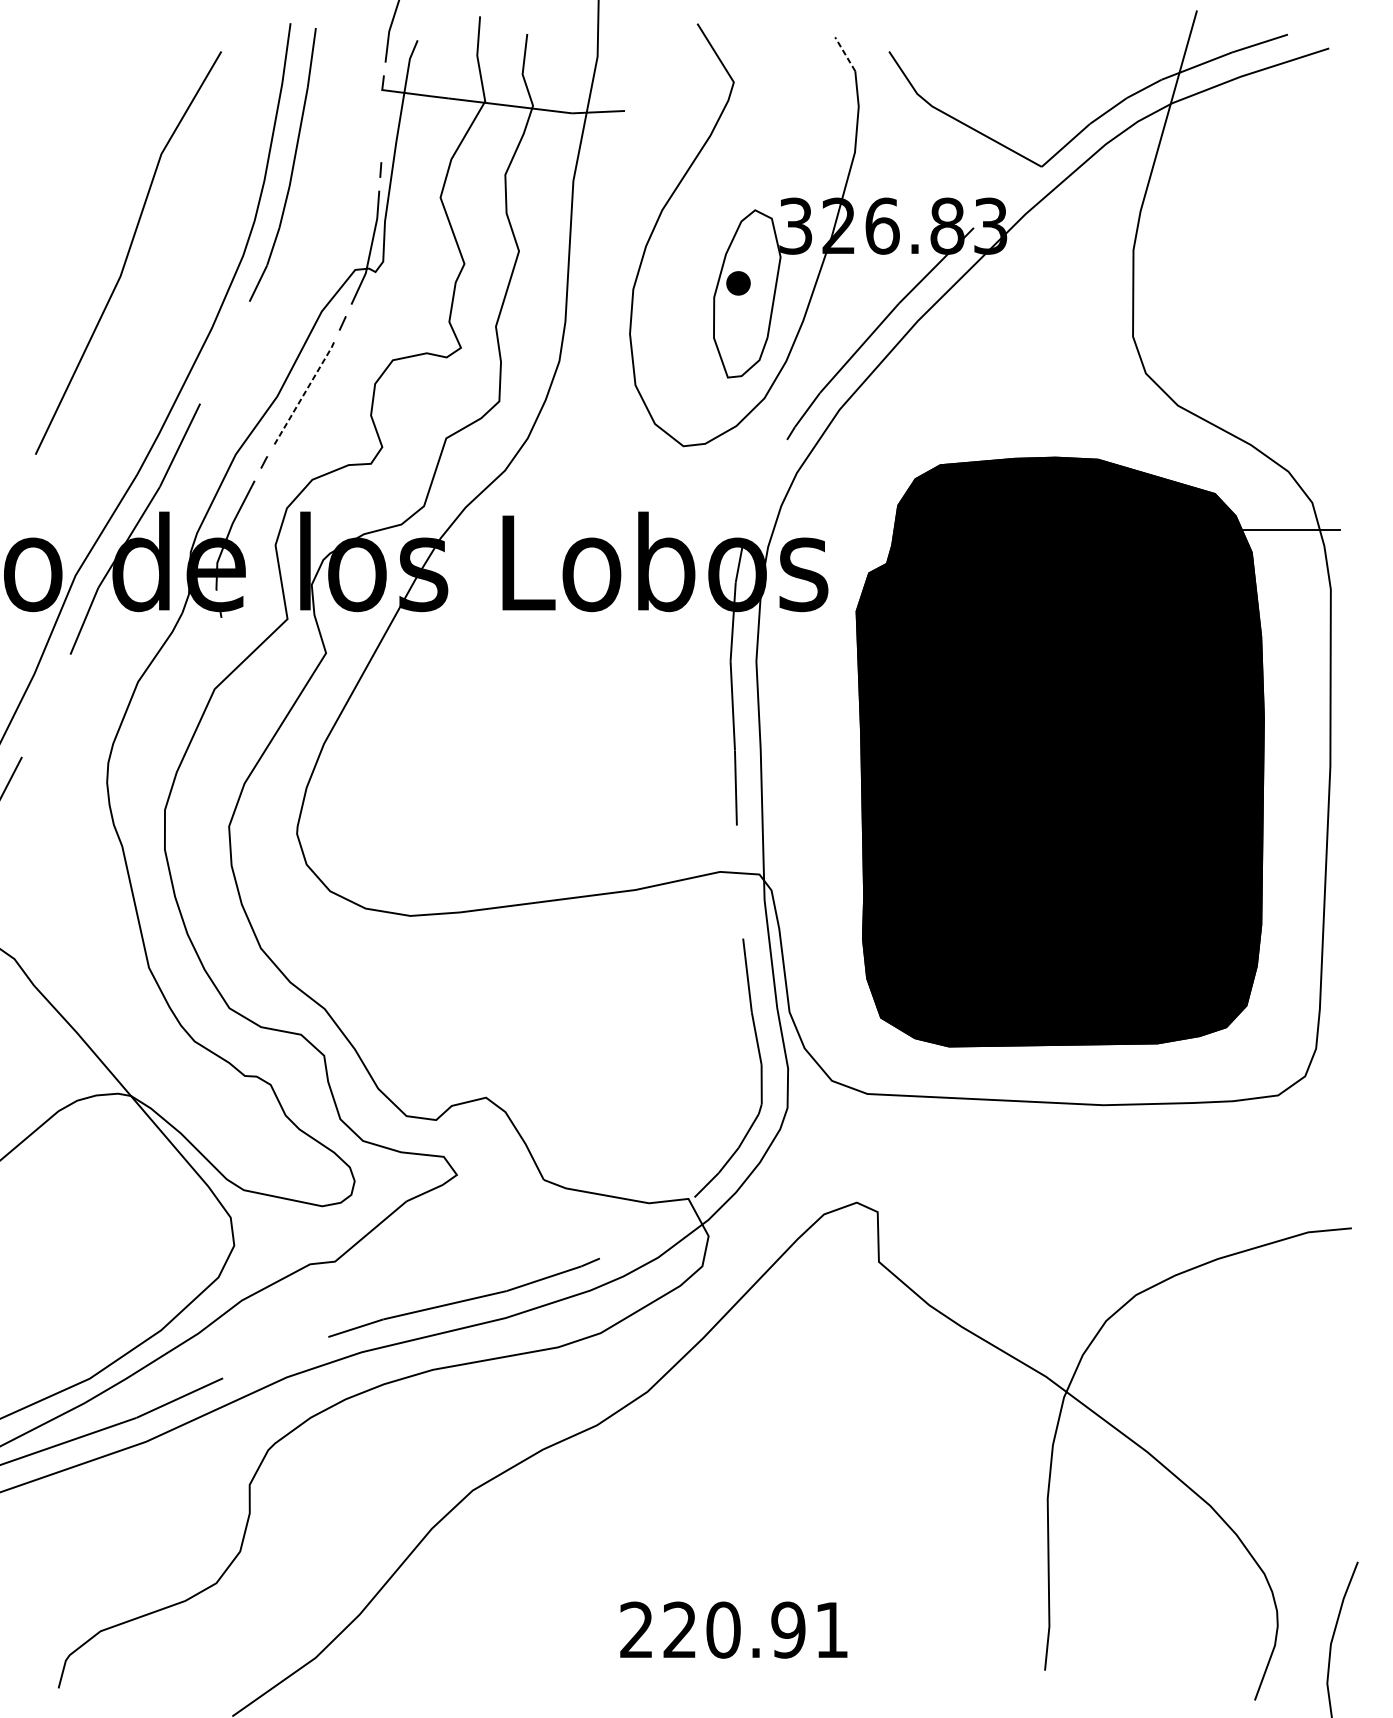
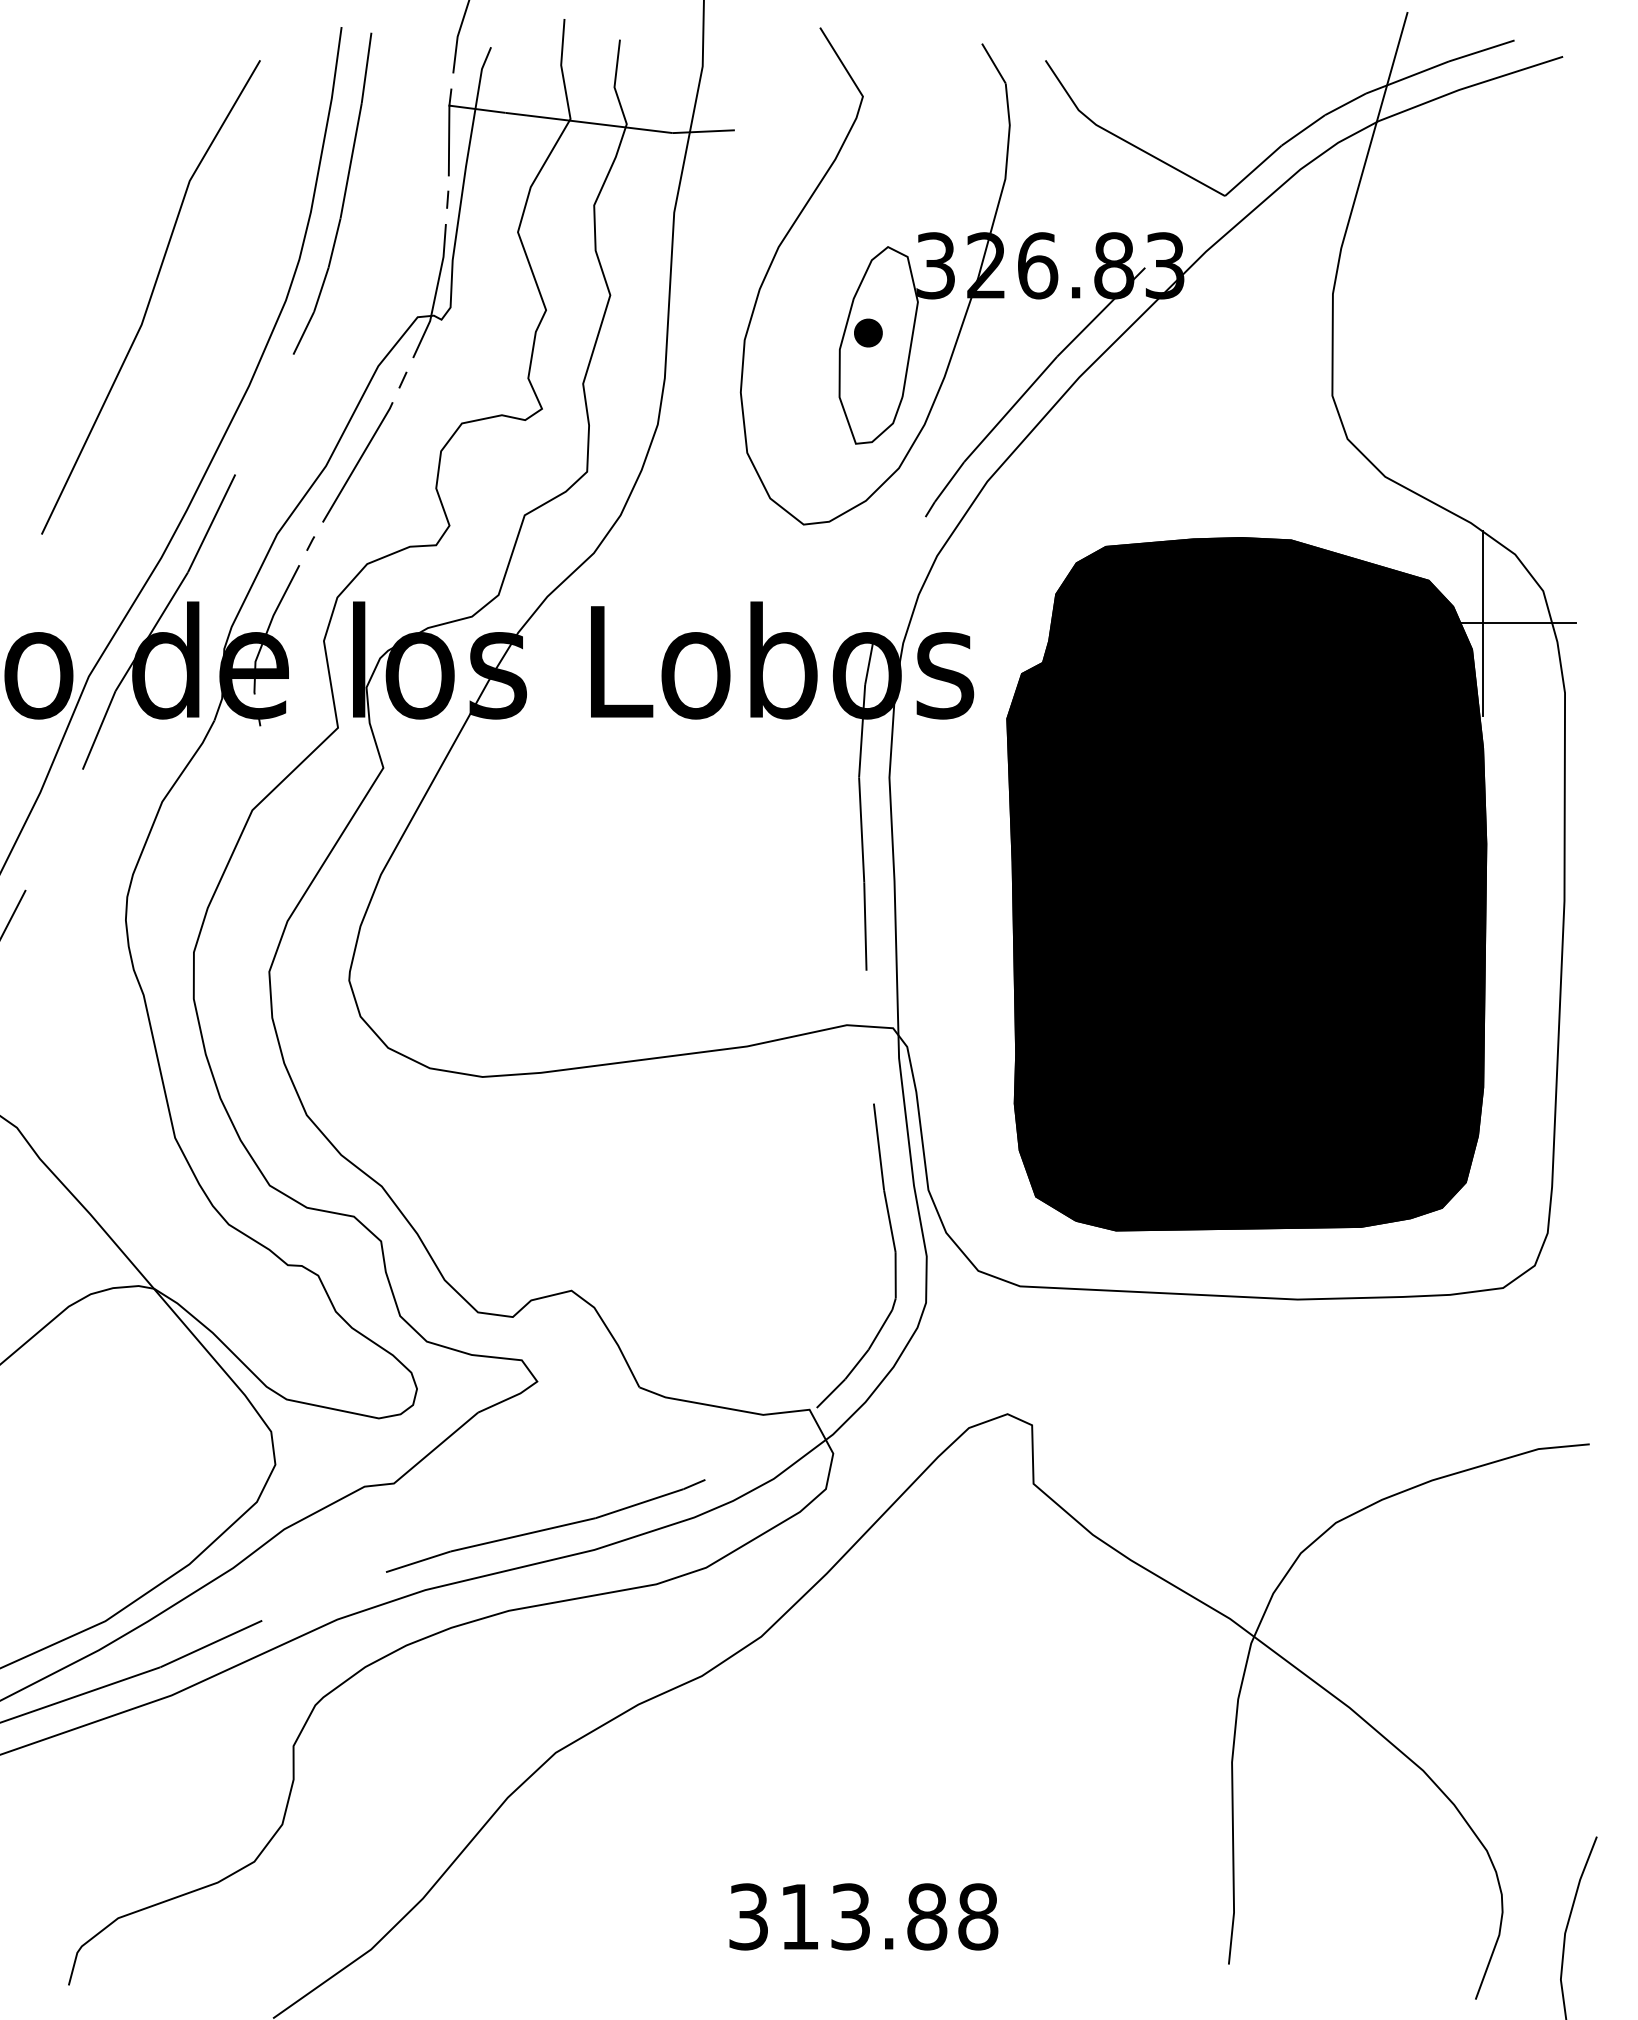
line: (844, 54) -> (993, 63), dashed -> solid
line: (381, 119) -> (448, 140), added
line: (304, 392) -> (358, 461), dashed -> solid
line: (1261, 530) -> (1483, 623), added
text: (734, 1629) -> (863, 1916), 220.91 -> 313.88

